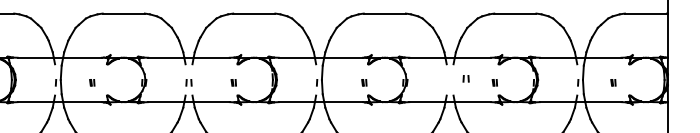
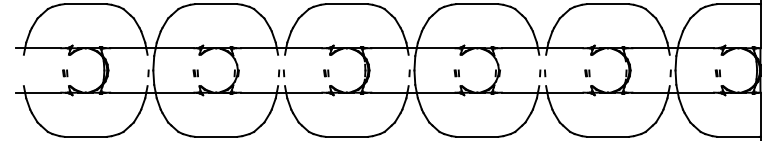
part: (465, 78) -> (542, 73), moved
part: (91, 82) -> (195, 73), moved
part: (612, 82) -> (717, 73), moved

